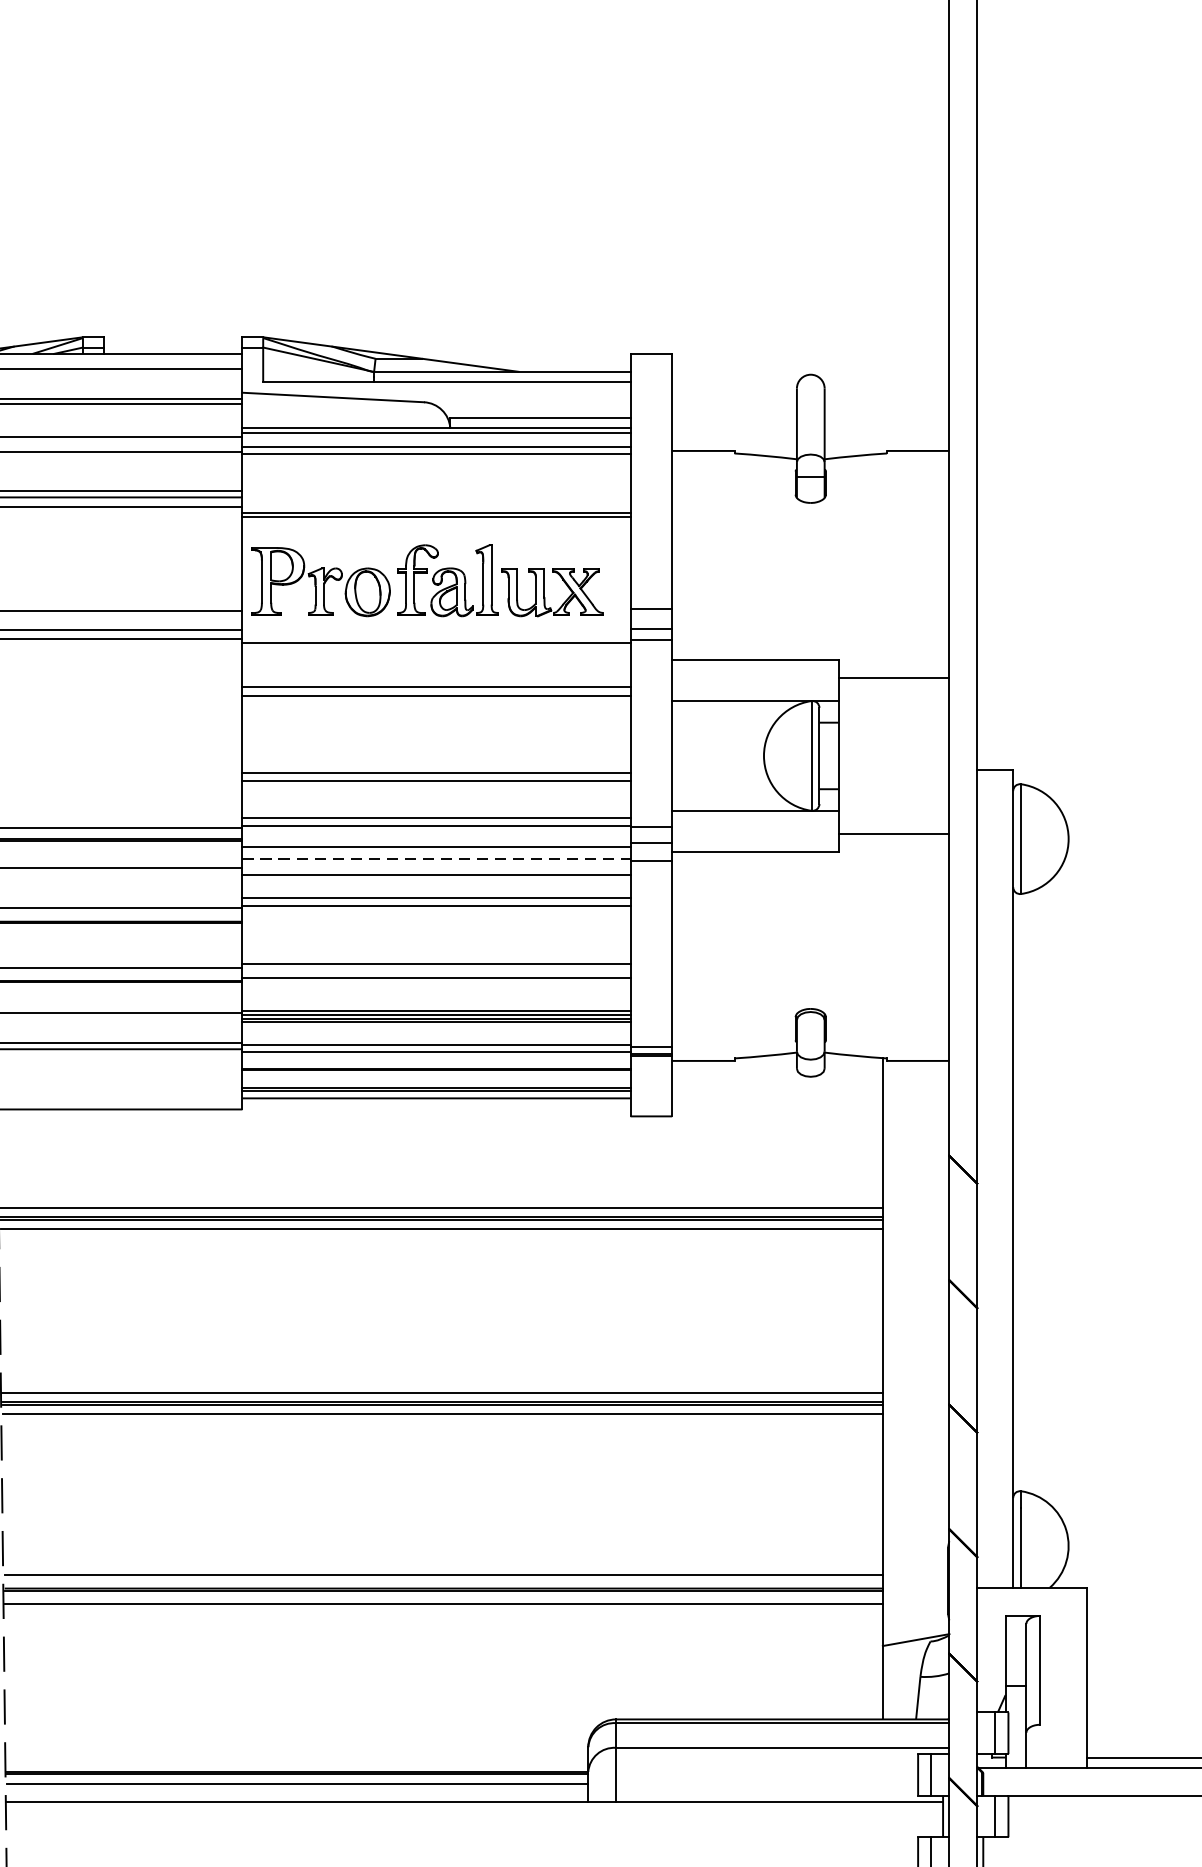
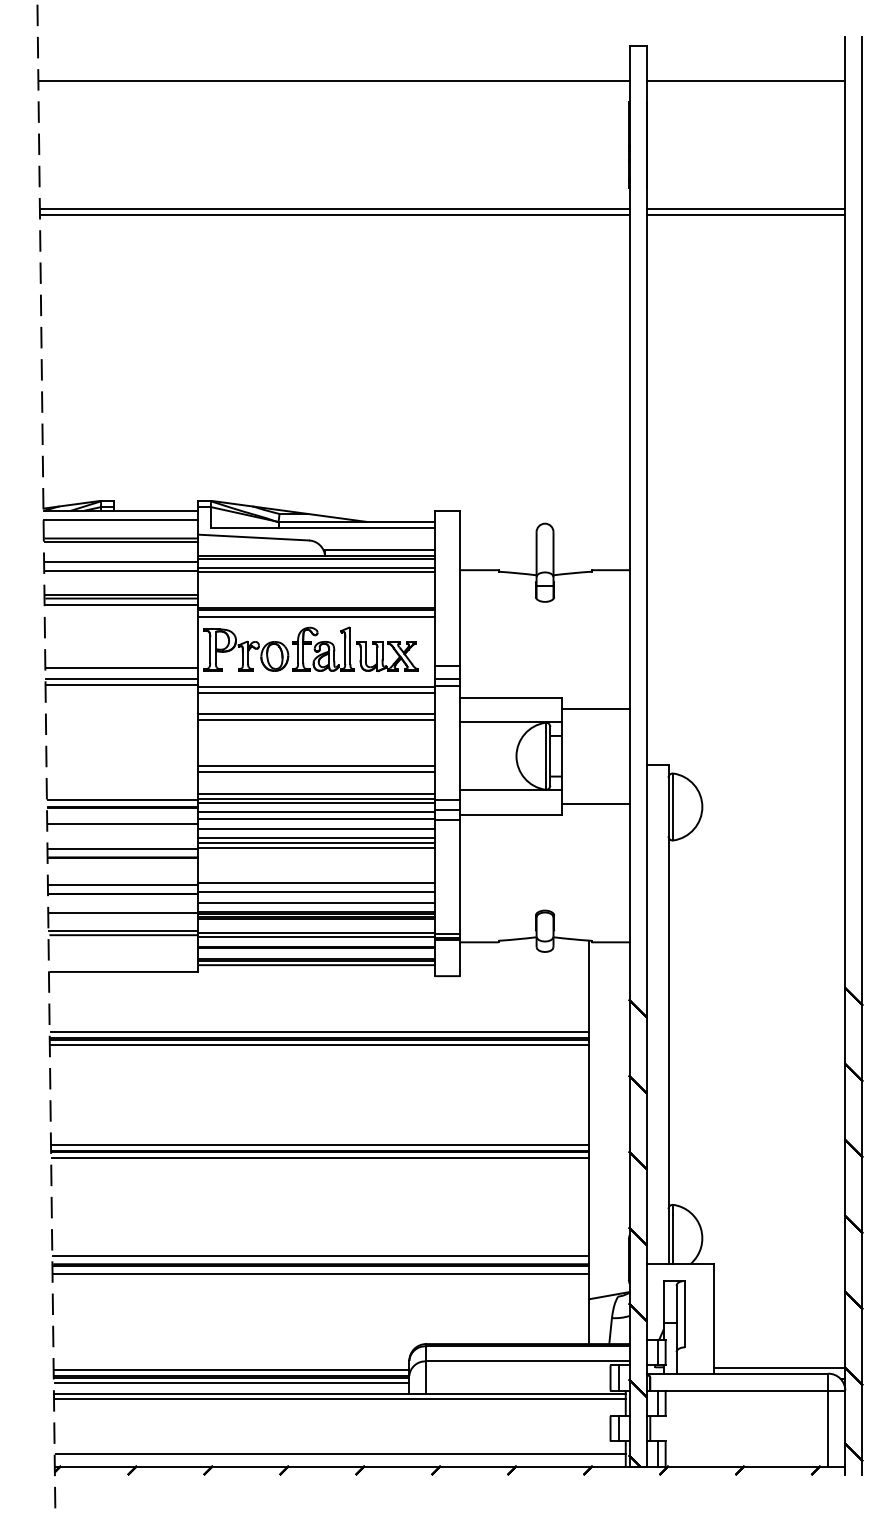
line: (436, 528) -> (316, 617), added
line: (436, 651) -> (316, 692), added
line: (436, 833) -> (316, 803), added
line: (437, 859) -> (317, 819), dashed -> solid
line: (436, 889) -> (316, 837), added
line: (436, 995) -> (316, 902), added
line: (296, 1762) -> (231, 1370), added
line: (473, 1810) -> (339, 1399), added

